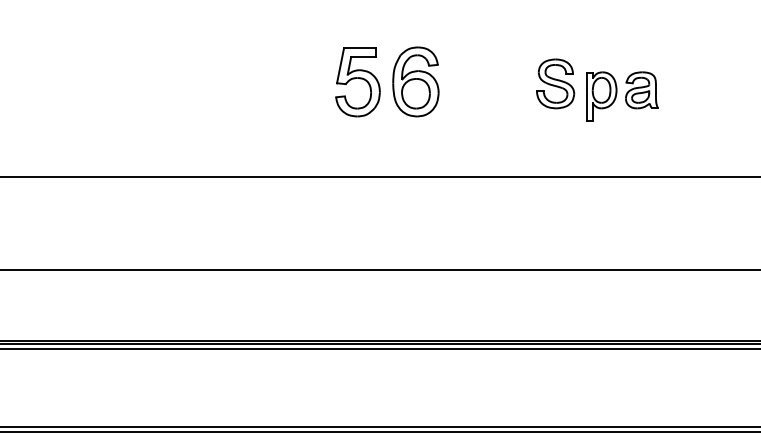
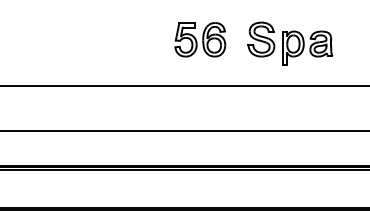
part: (387, 81) -> (200, 39), moved
part: (597, 89) -> (290, 43), size x1.43

